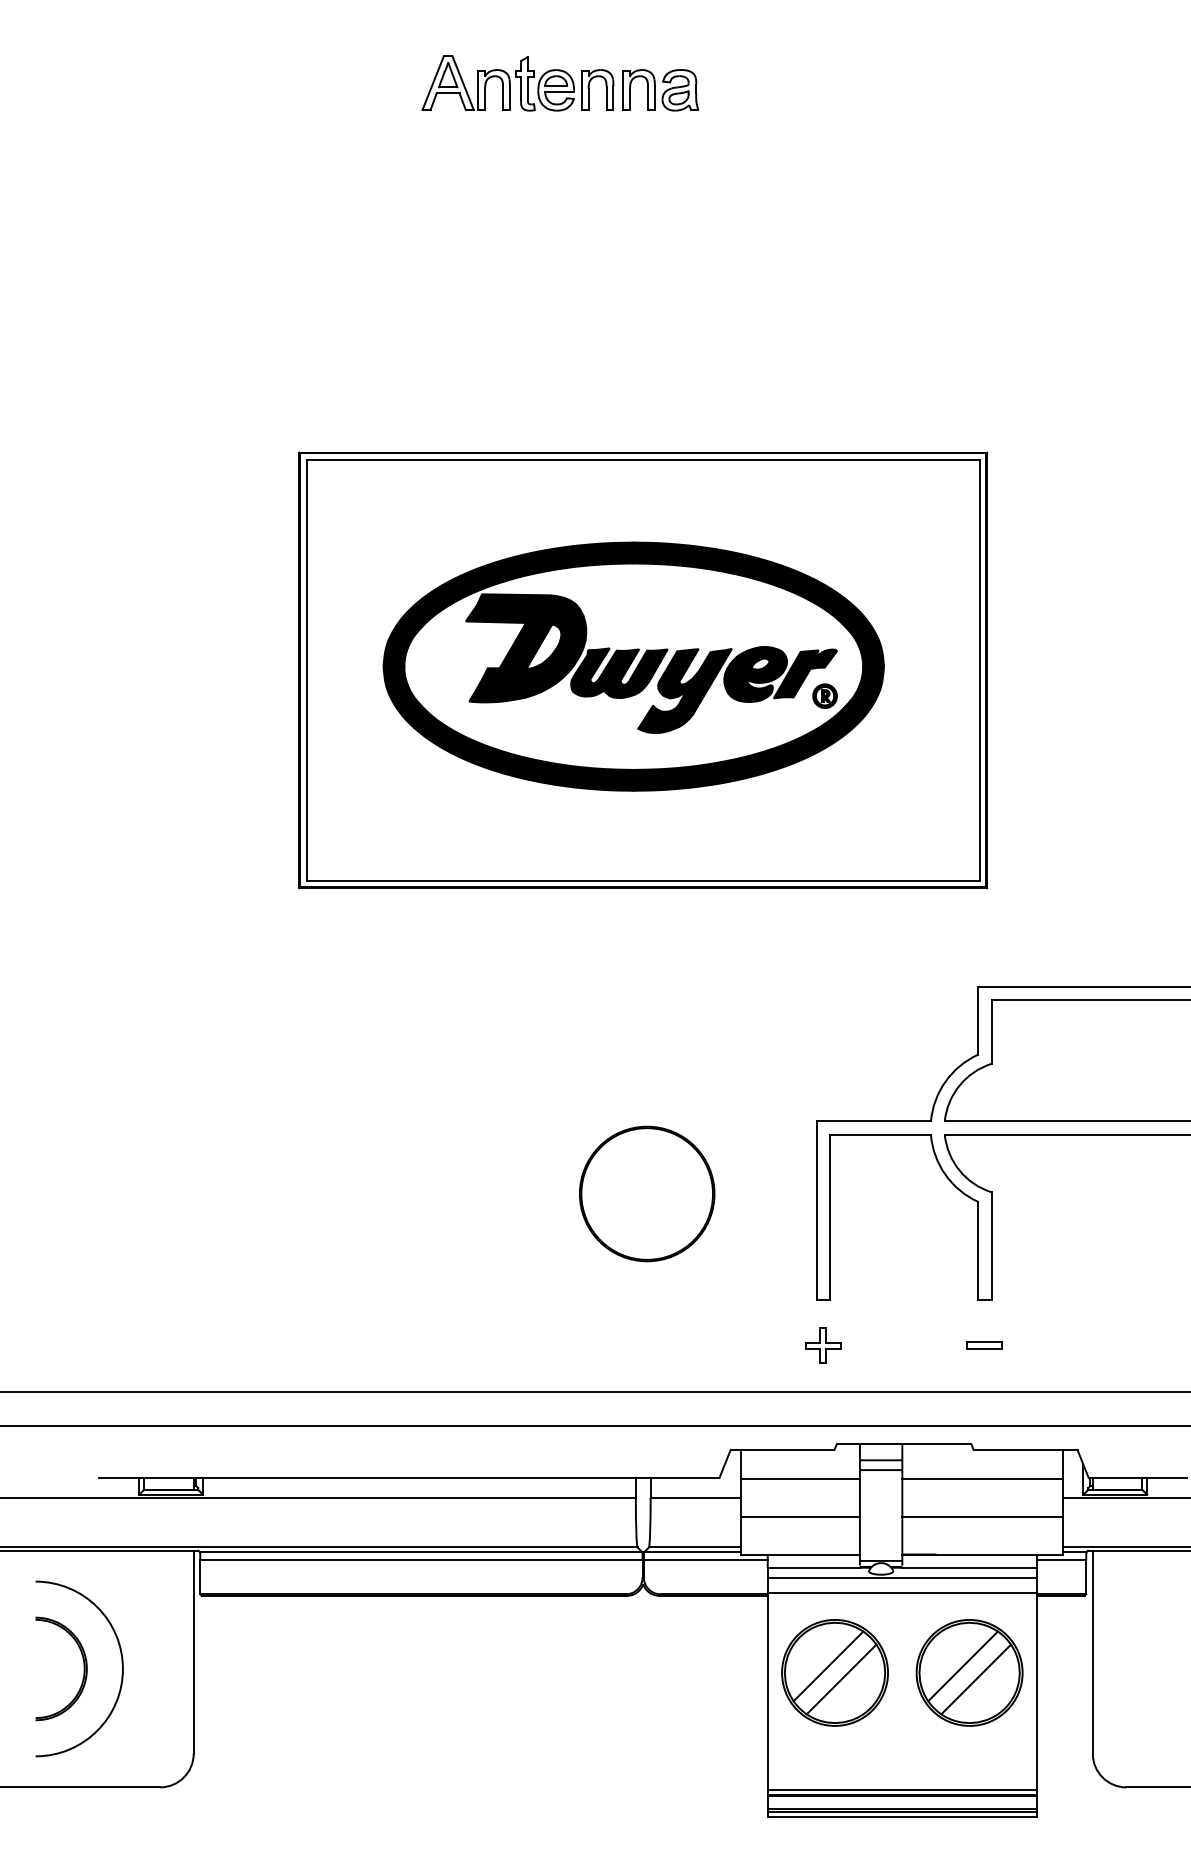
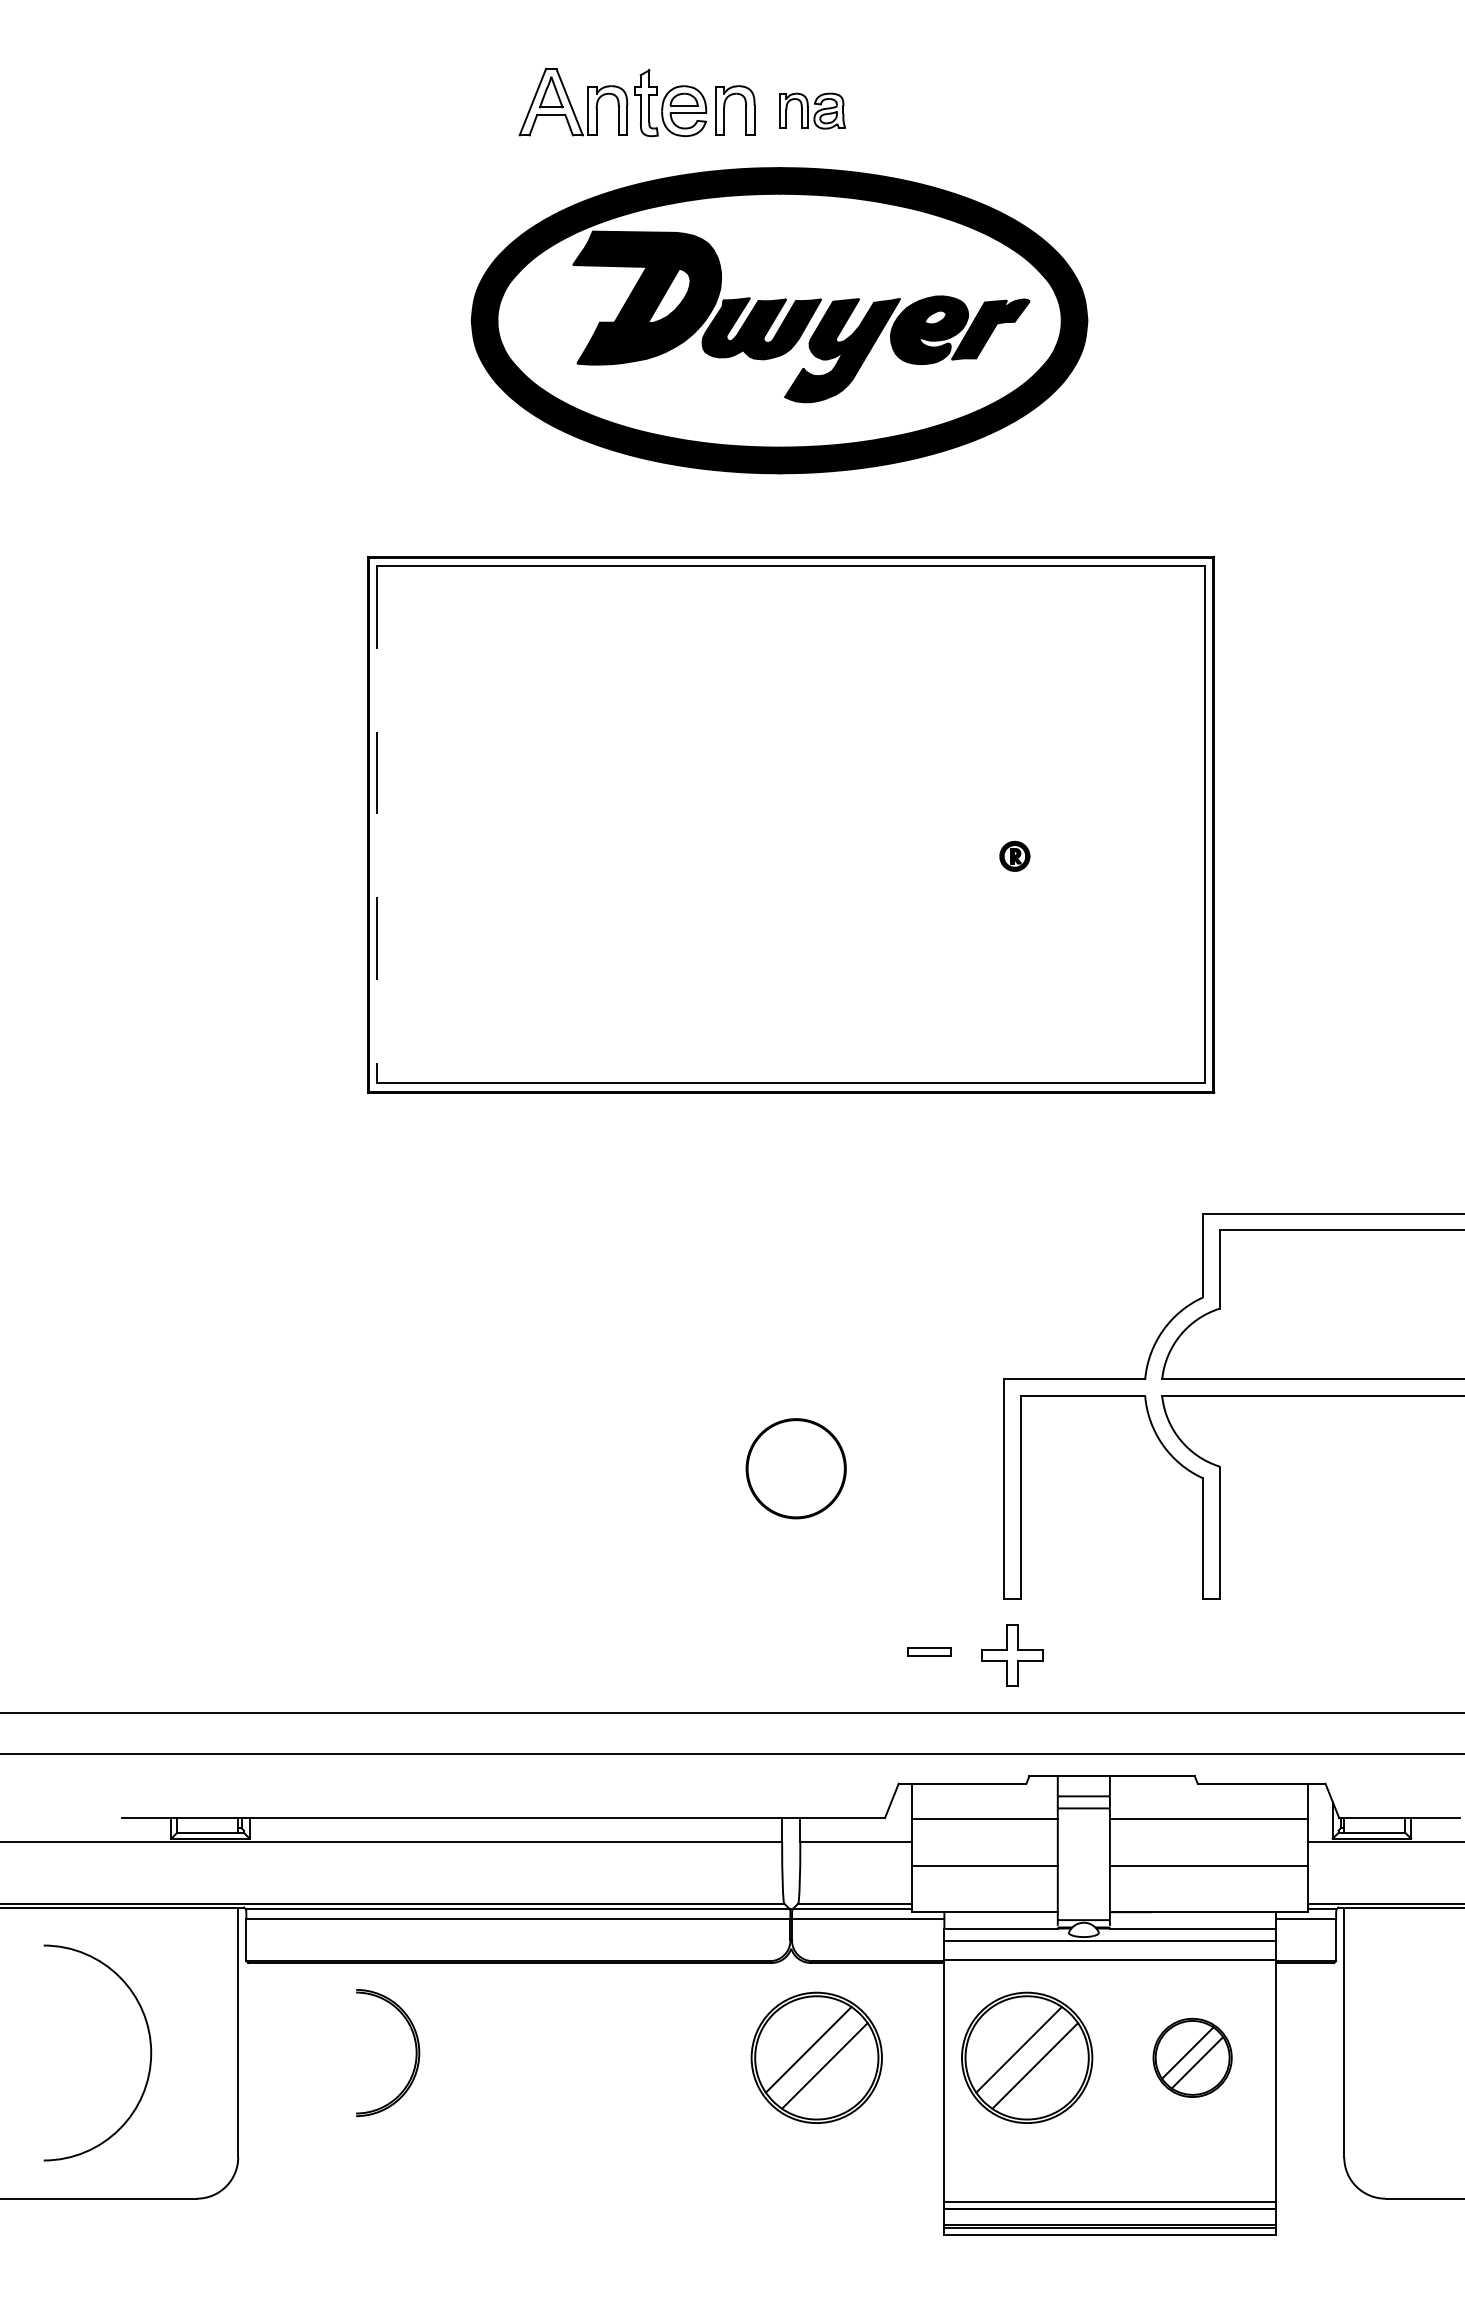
part: (660, 90) -> (812, 111), size x0.7
part: (633, 666) -> (779, 320), moved
line: (306, 670) -> (377, 824), solid -> dashed
part: (647, 1193) -> (796, 1468), size x0.6
part: (823, 1345) -> (1012, 1655), size x1.4
part: (984, 1345) -> (929, 1651), moved
part: (83, 1668) -> (415, 2052), moved
part: (663, 1672) -> (816, 2057), added
part: (969, 1672) -> (1192, 2057), size x0.6

